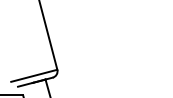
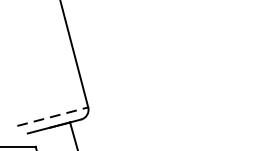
line: (34, 75) -> (53, 116), solid -> dashed

